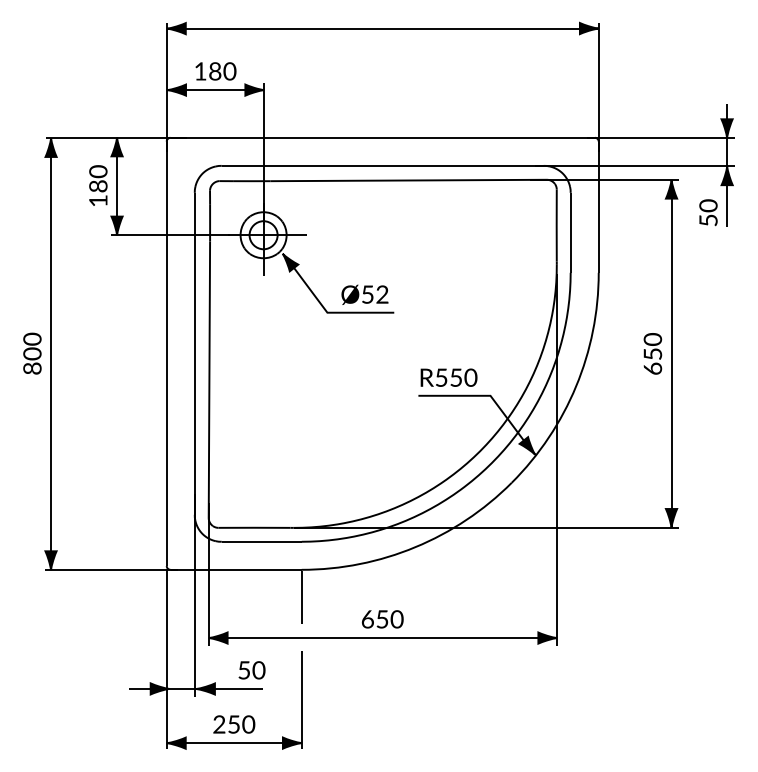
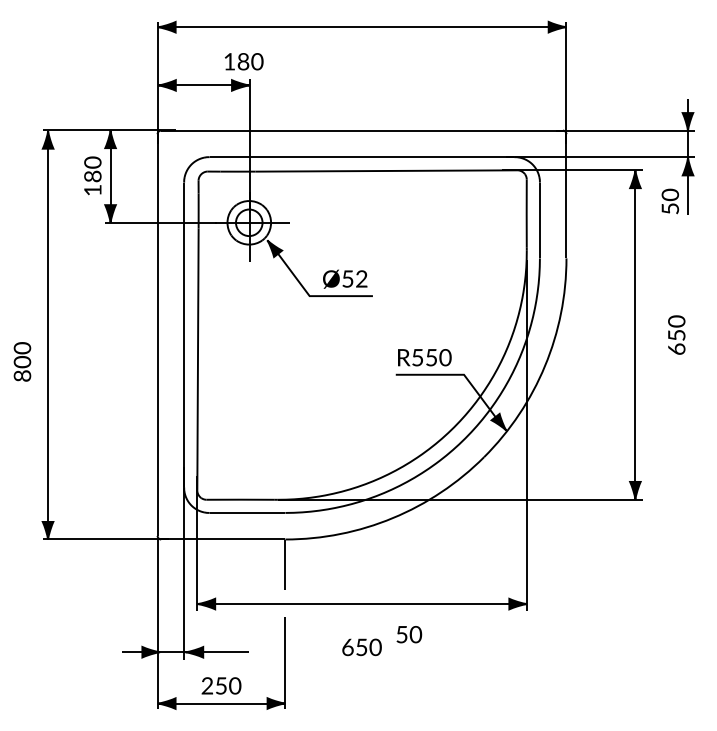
text: (216, 71) -> (244, 61), moved
text: (32, 353) -> (22, 361), moved
text: (652, 353) -> (676, 334), moved
text: (382, 619) -> (361, 647), moved
text: (252, 670) -> (409, 634), moved

